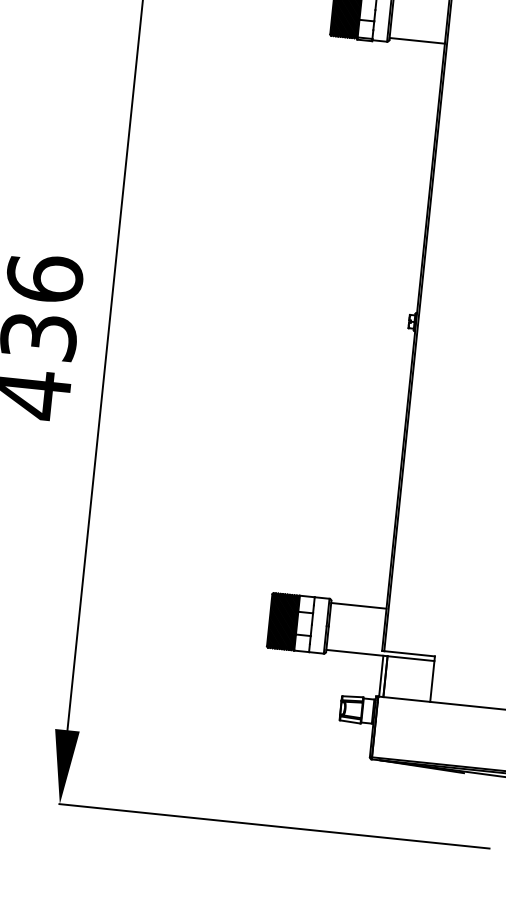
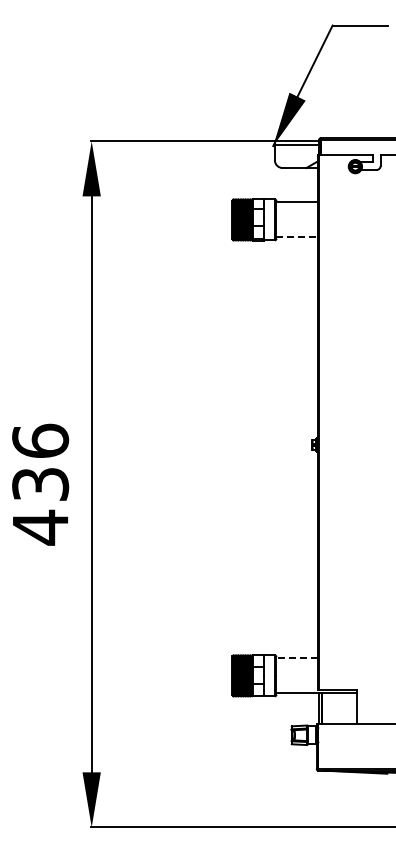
line: (417, 40) -> (297, 237), solid -> dashed
line: (359, 606) -> (297, 658), solid -> dashed

